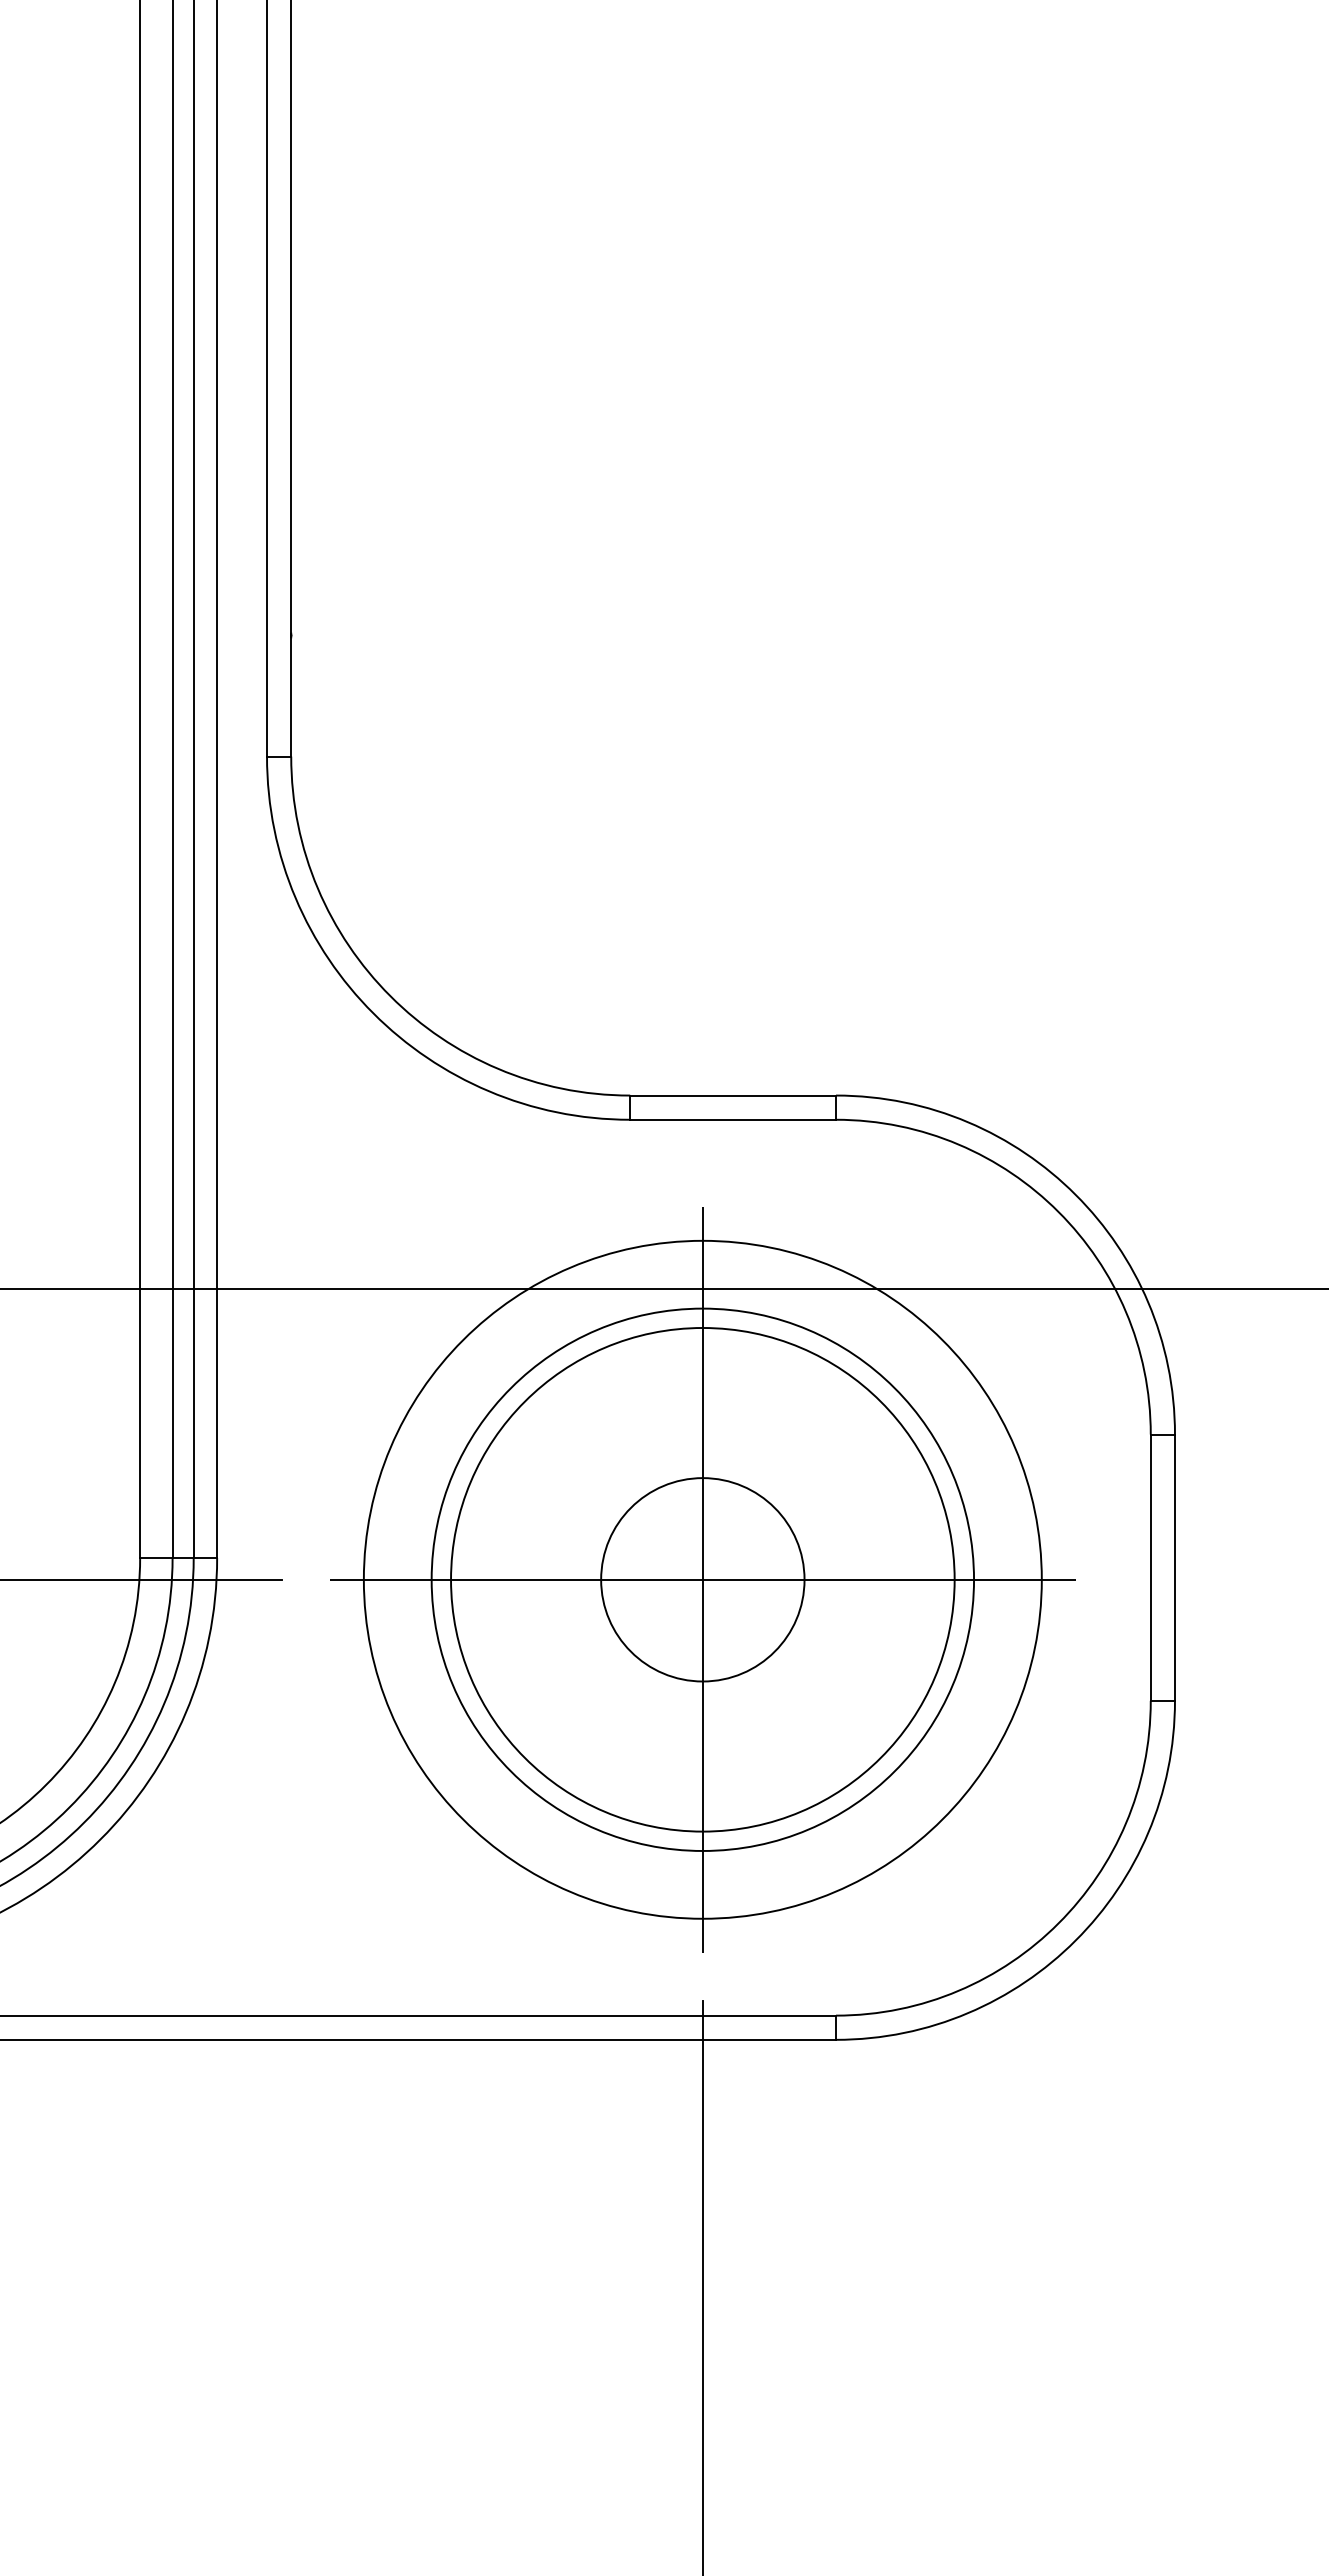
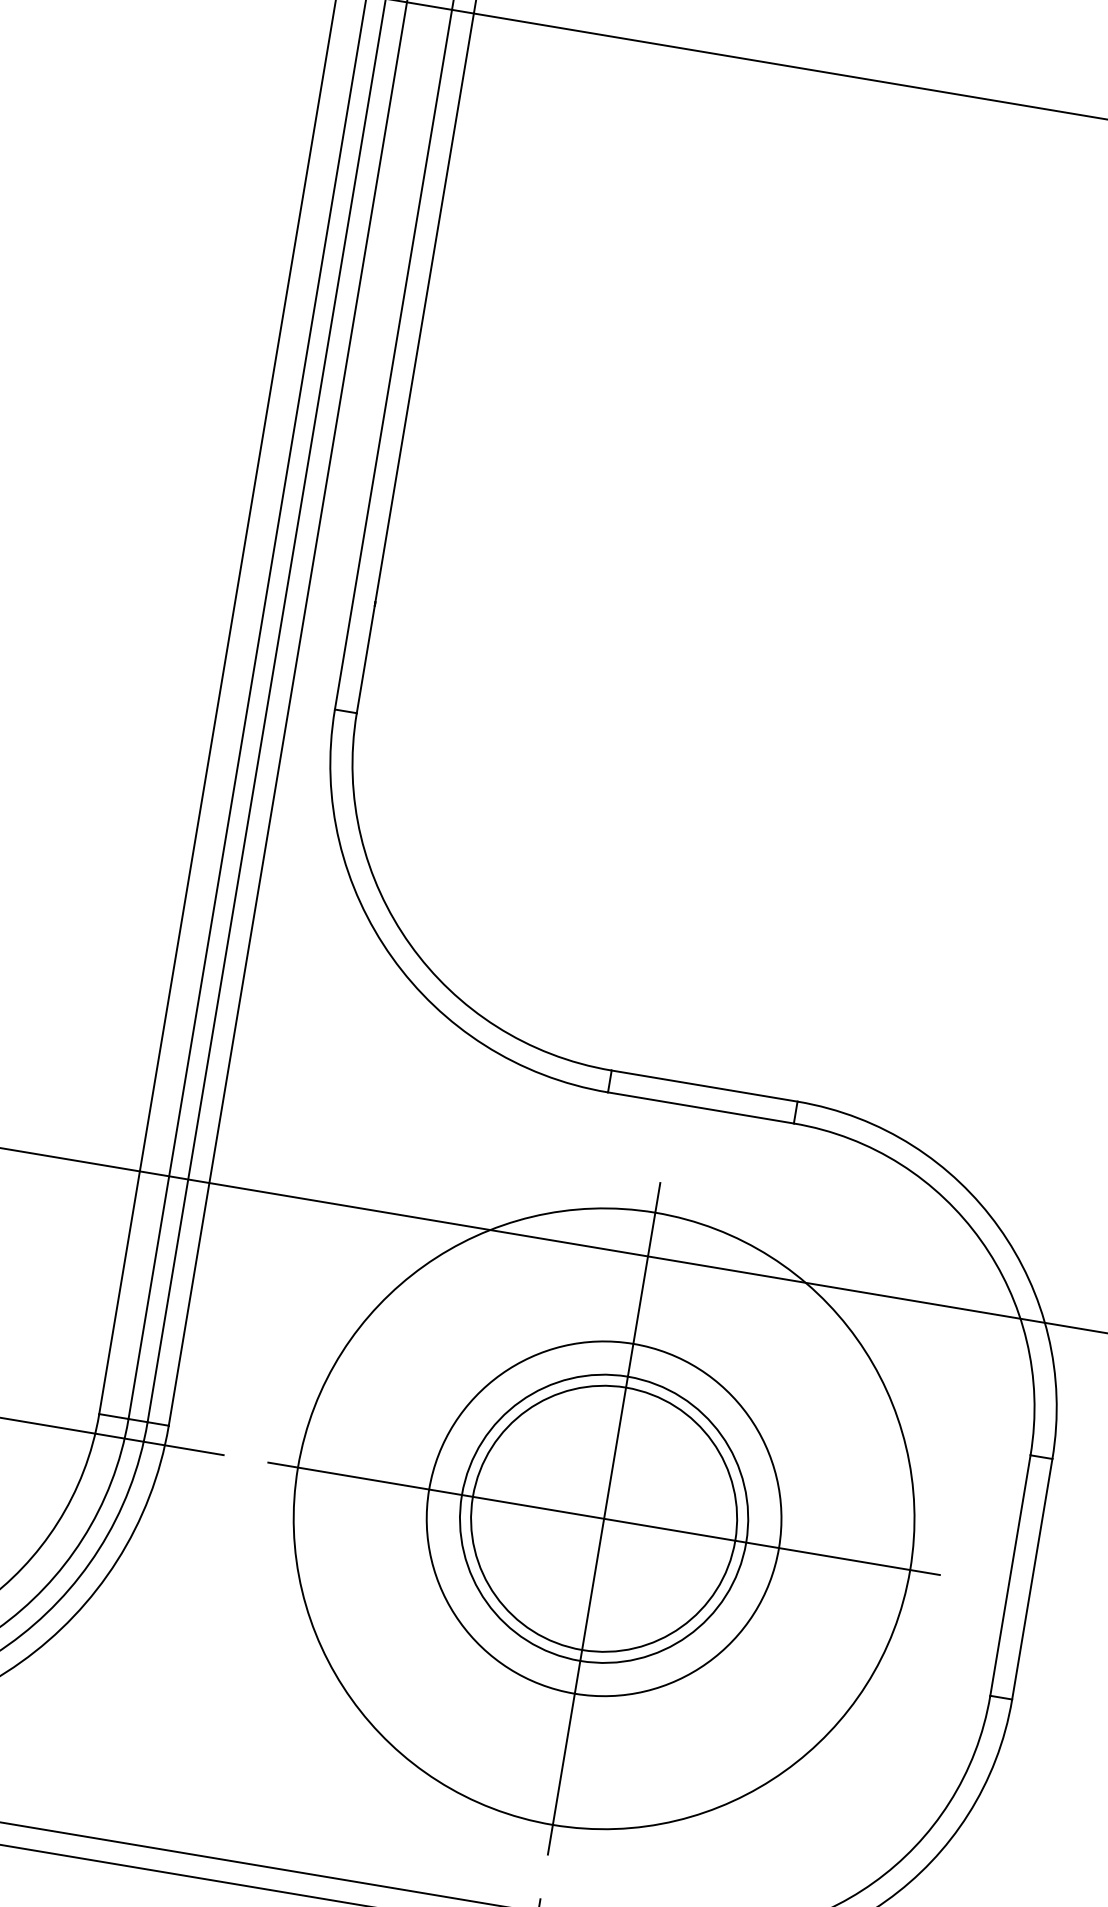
circle: (702, 1579) -> (603, 1518), size x0.62
circle: (702, 1579) -> (603, 1518), size x0.71
circle: (702, 1579) -> (603, 1518), size x1.43

